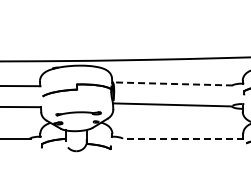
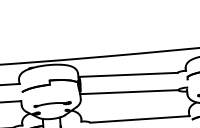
line: (172, 83) -> (128, 74), dashed -> solid
line: (183, 138) -> (140, 119), dashed -> solid

